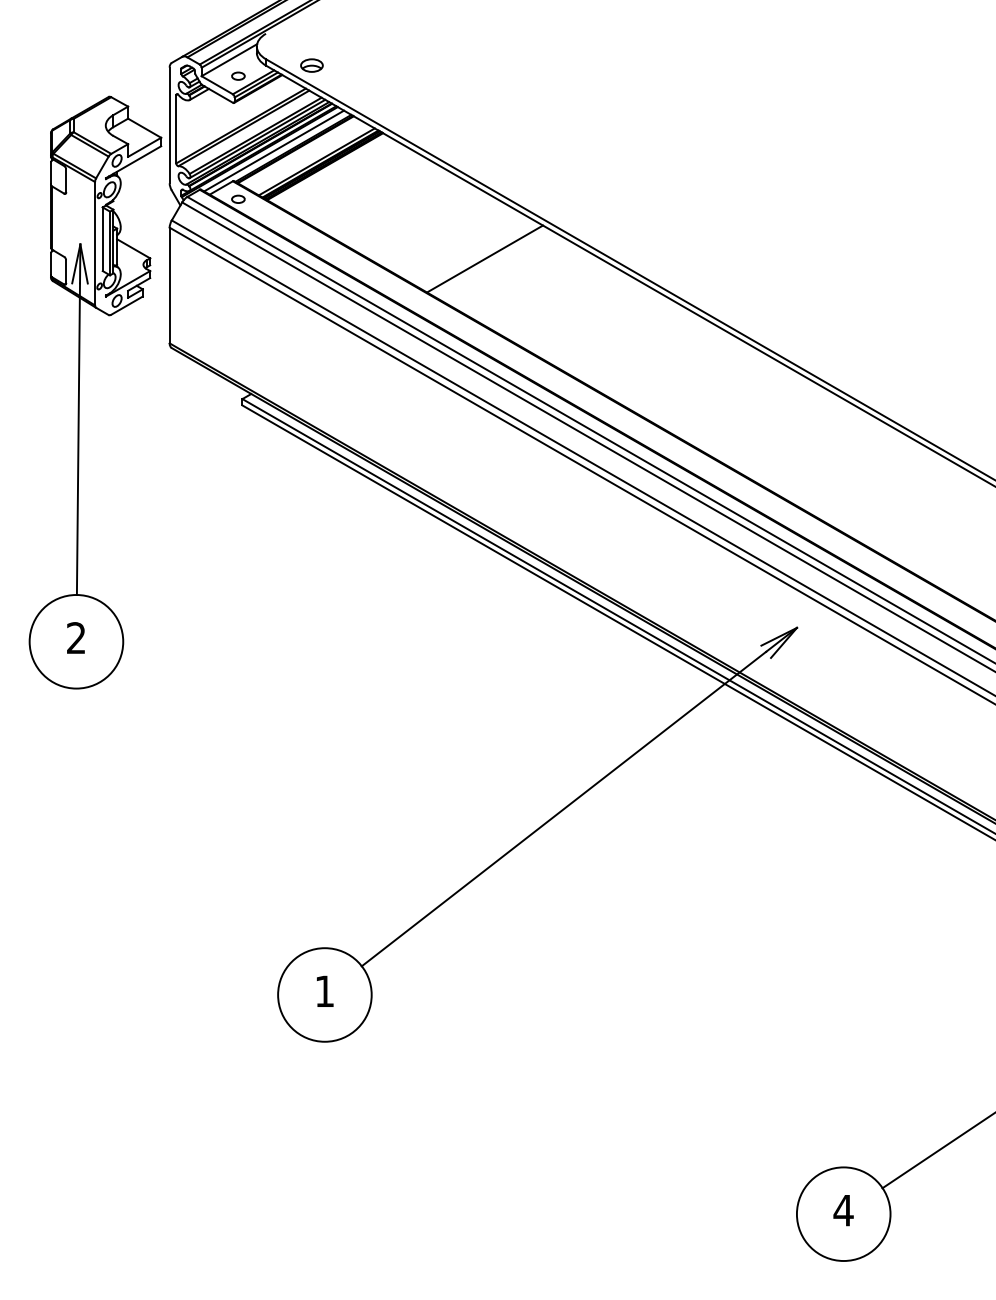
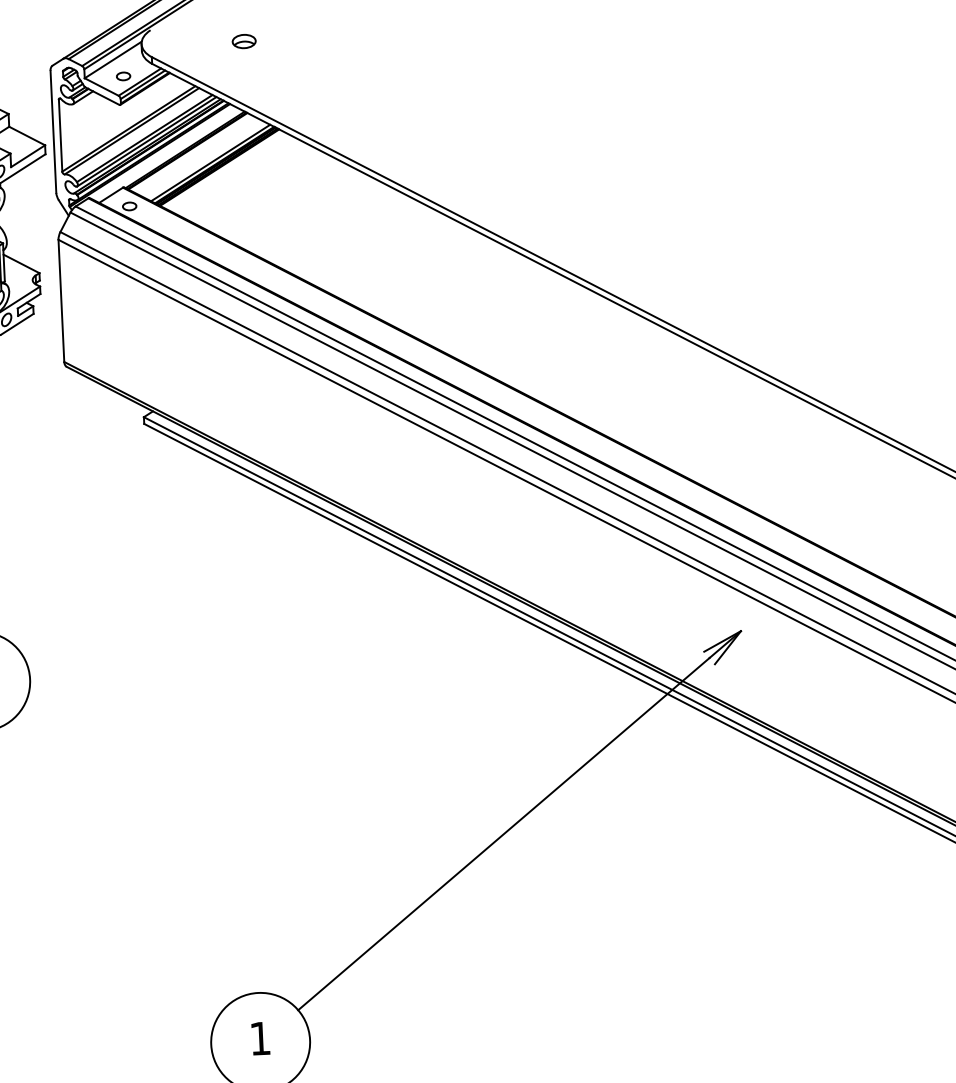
part: (311, 65) -> (243, 41), moved
line: (274, 150) -> (165, 153), removed
line: (485, 258) -> (393, 256), removed

